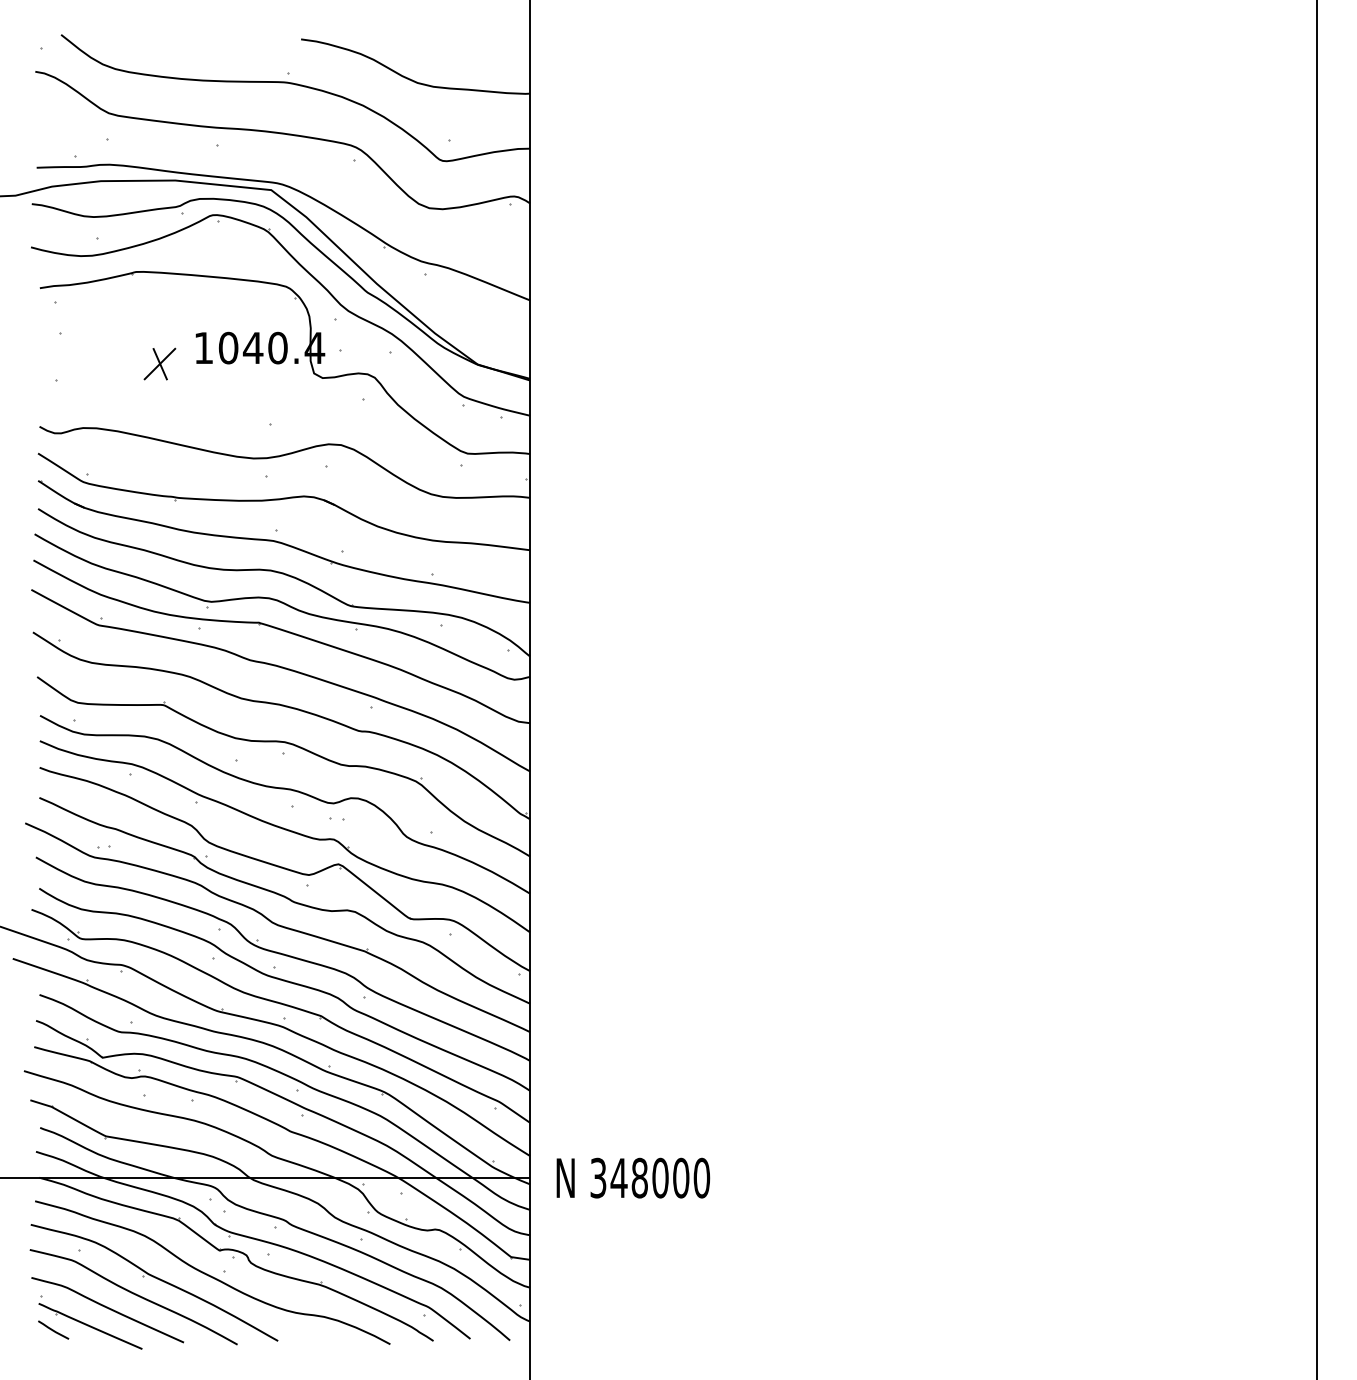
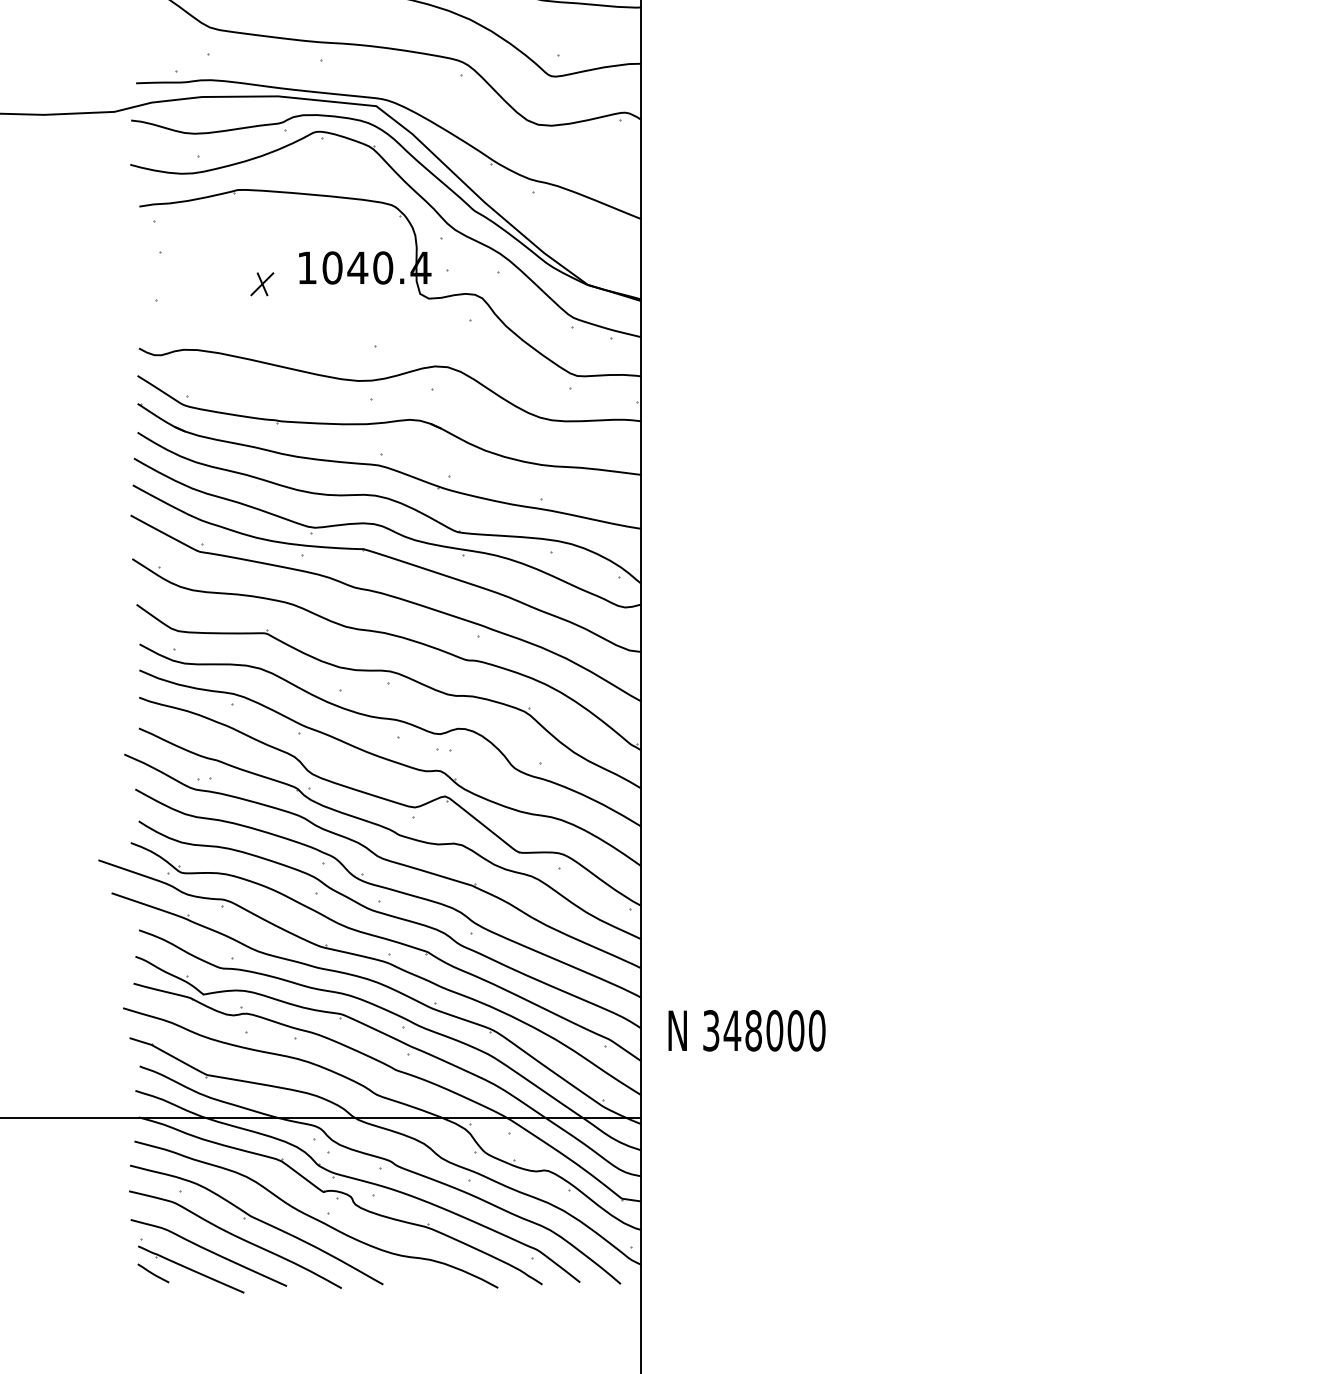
part: (159, 363) -> (261, 283), size x0.7
text: (633, 1177) -> (747, 1030), moved

